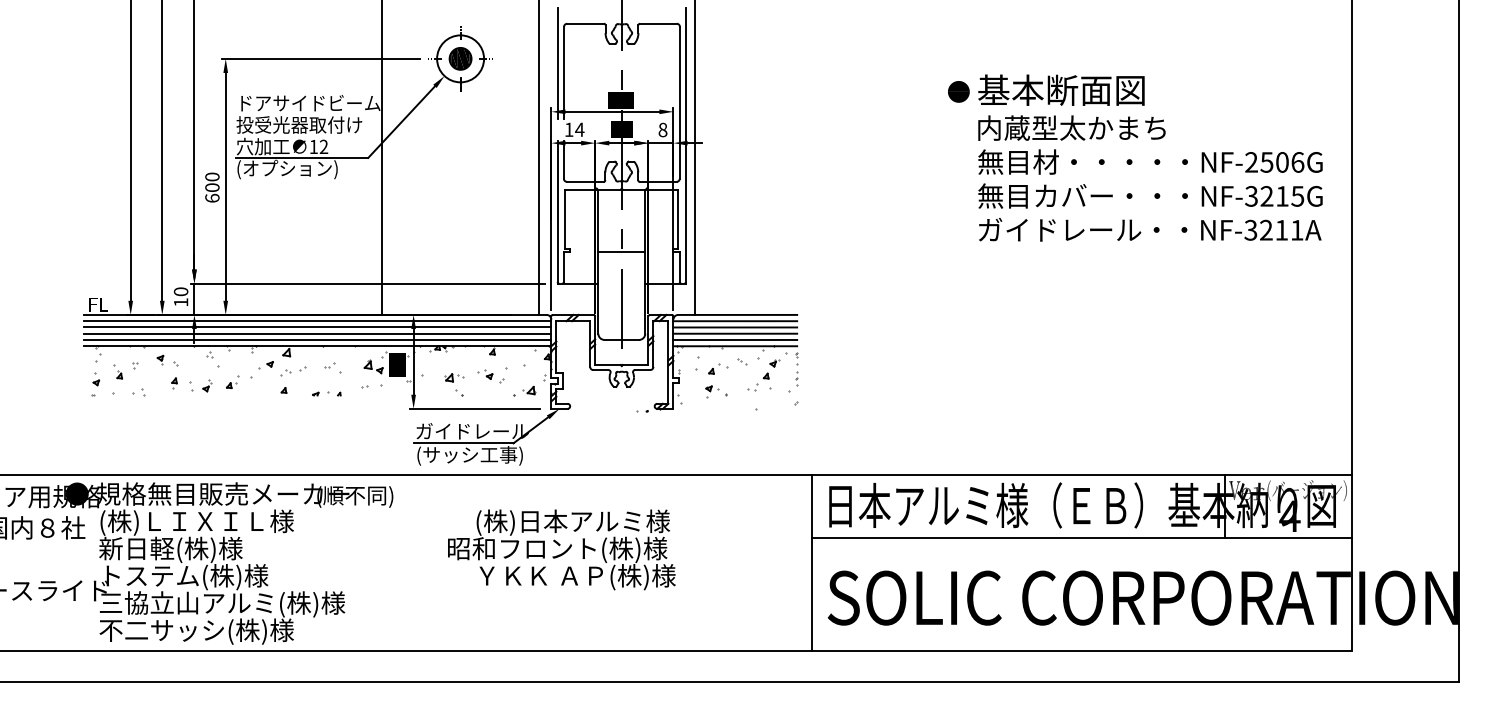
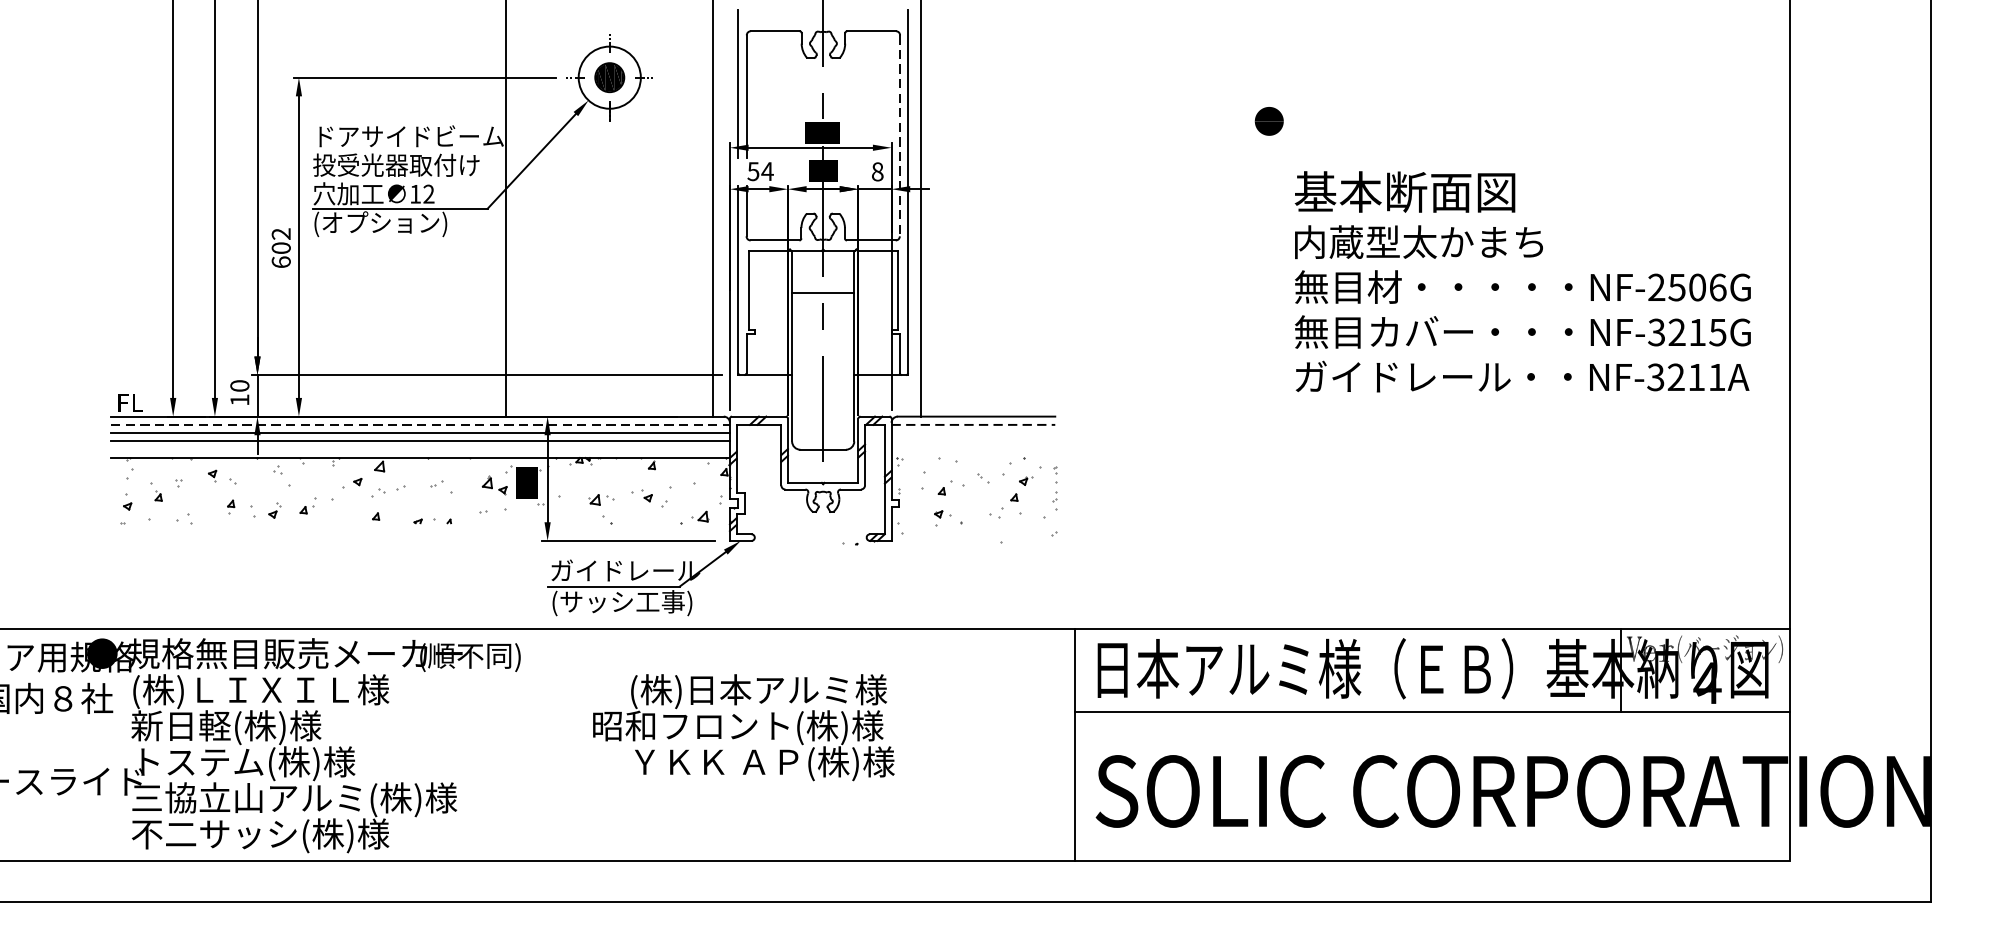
line: (679, 102) -> (899, 135), solid -> dashed
text: (568, 129) -> (752, 171), 14 -> 54
text: (1150, 157) -> (1522, 281), moved
text: (212, 176) -> (281, 233), 600 -> 602
line: (621, 252) -> (822, 292), moved
line: (317, 321) -> (420, 425), solid -> dashed
line: (735, 321) -> (973, 425), solid -> dashed
line: (735, 327) -> (973, 433), removed
line: (735, 333) -> (973, 441), removed
line: (317, 339) -> (420, 449), removed
line: (735, 339) -> (973, 449), removed
line: (735, 346) -> (973, 458), removed

